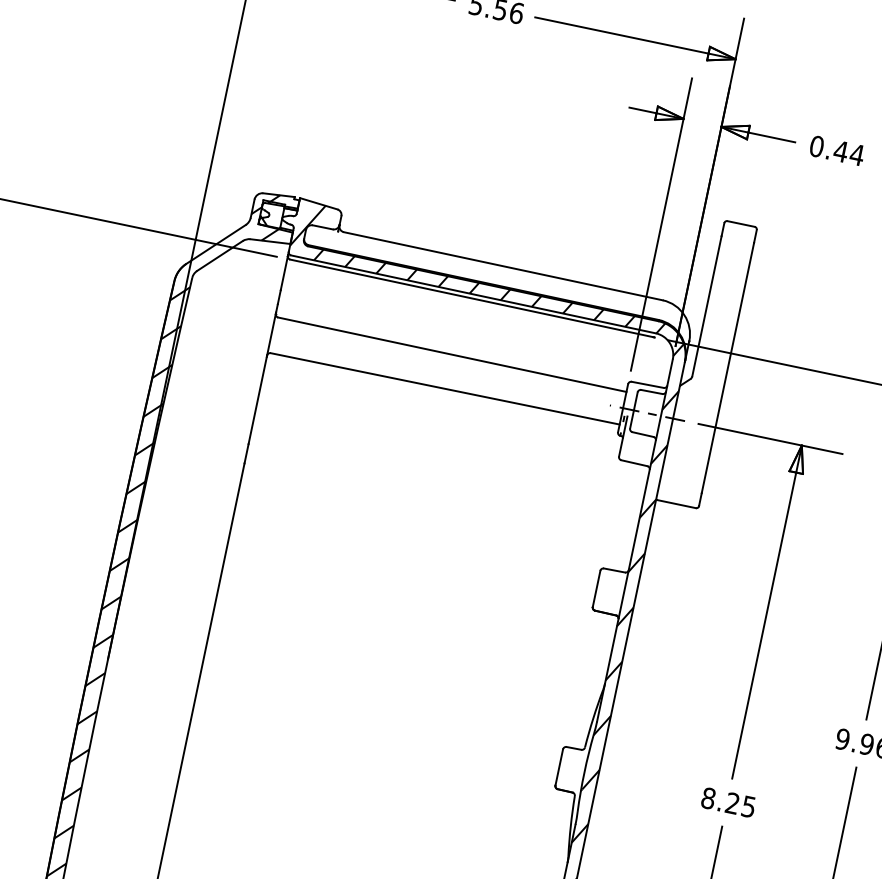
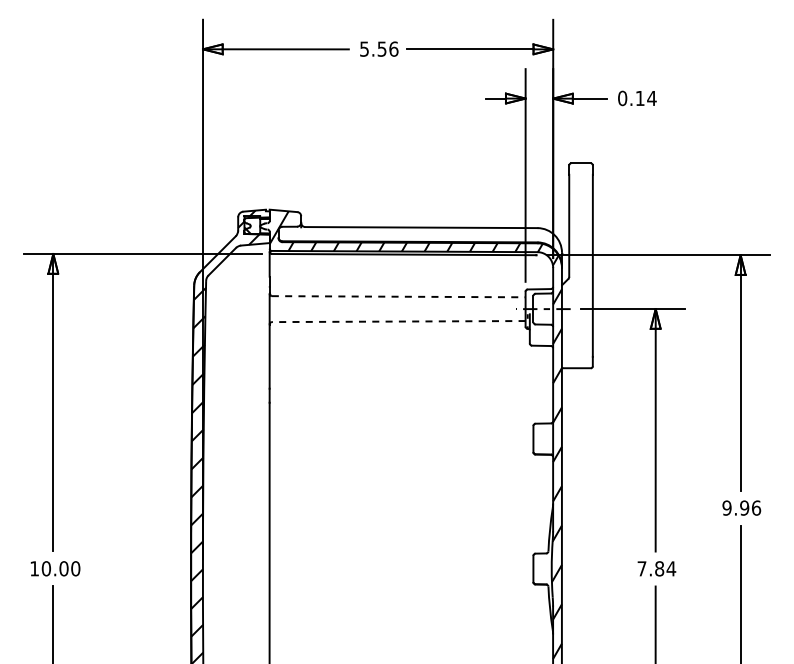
text: (841, 151) -> (640, 98), 0.44 -> 0.14
line: (452, 354) -> (398, 296), solid -> dashed
line: (444, 388) -> (398, 321), solid -> dashed
text: (728, 802) -> (656, 568), 8.25 -> 7.84

